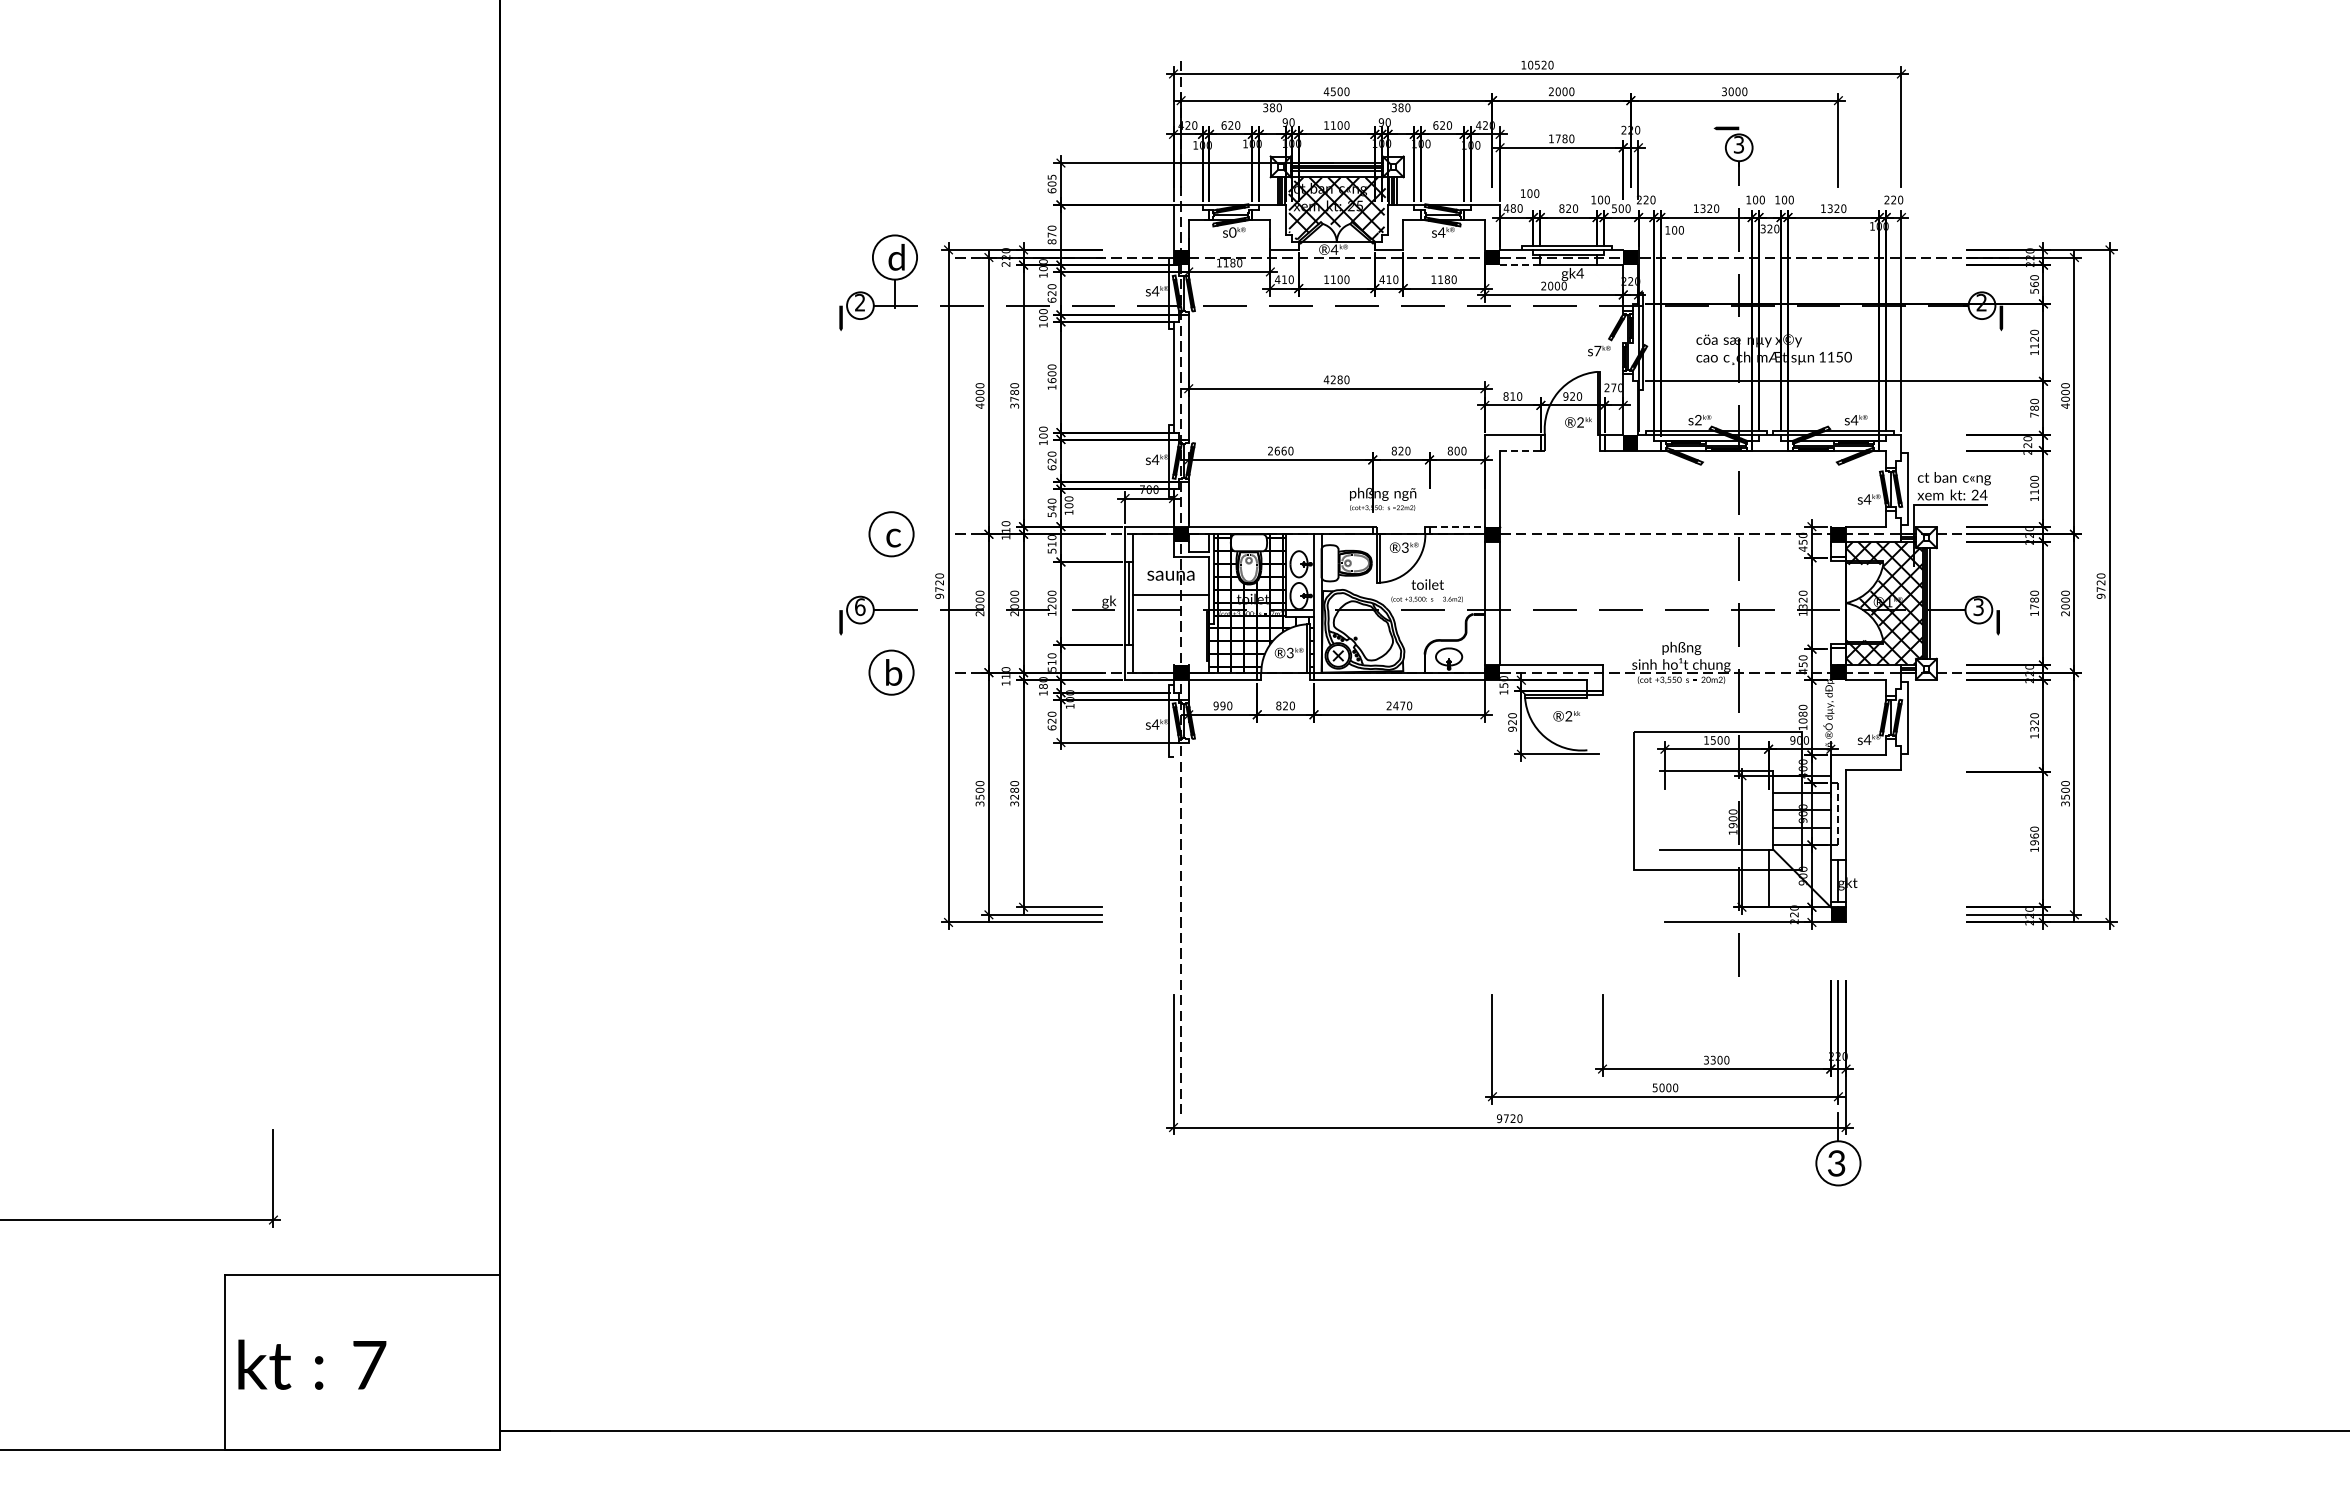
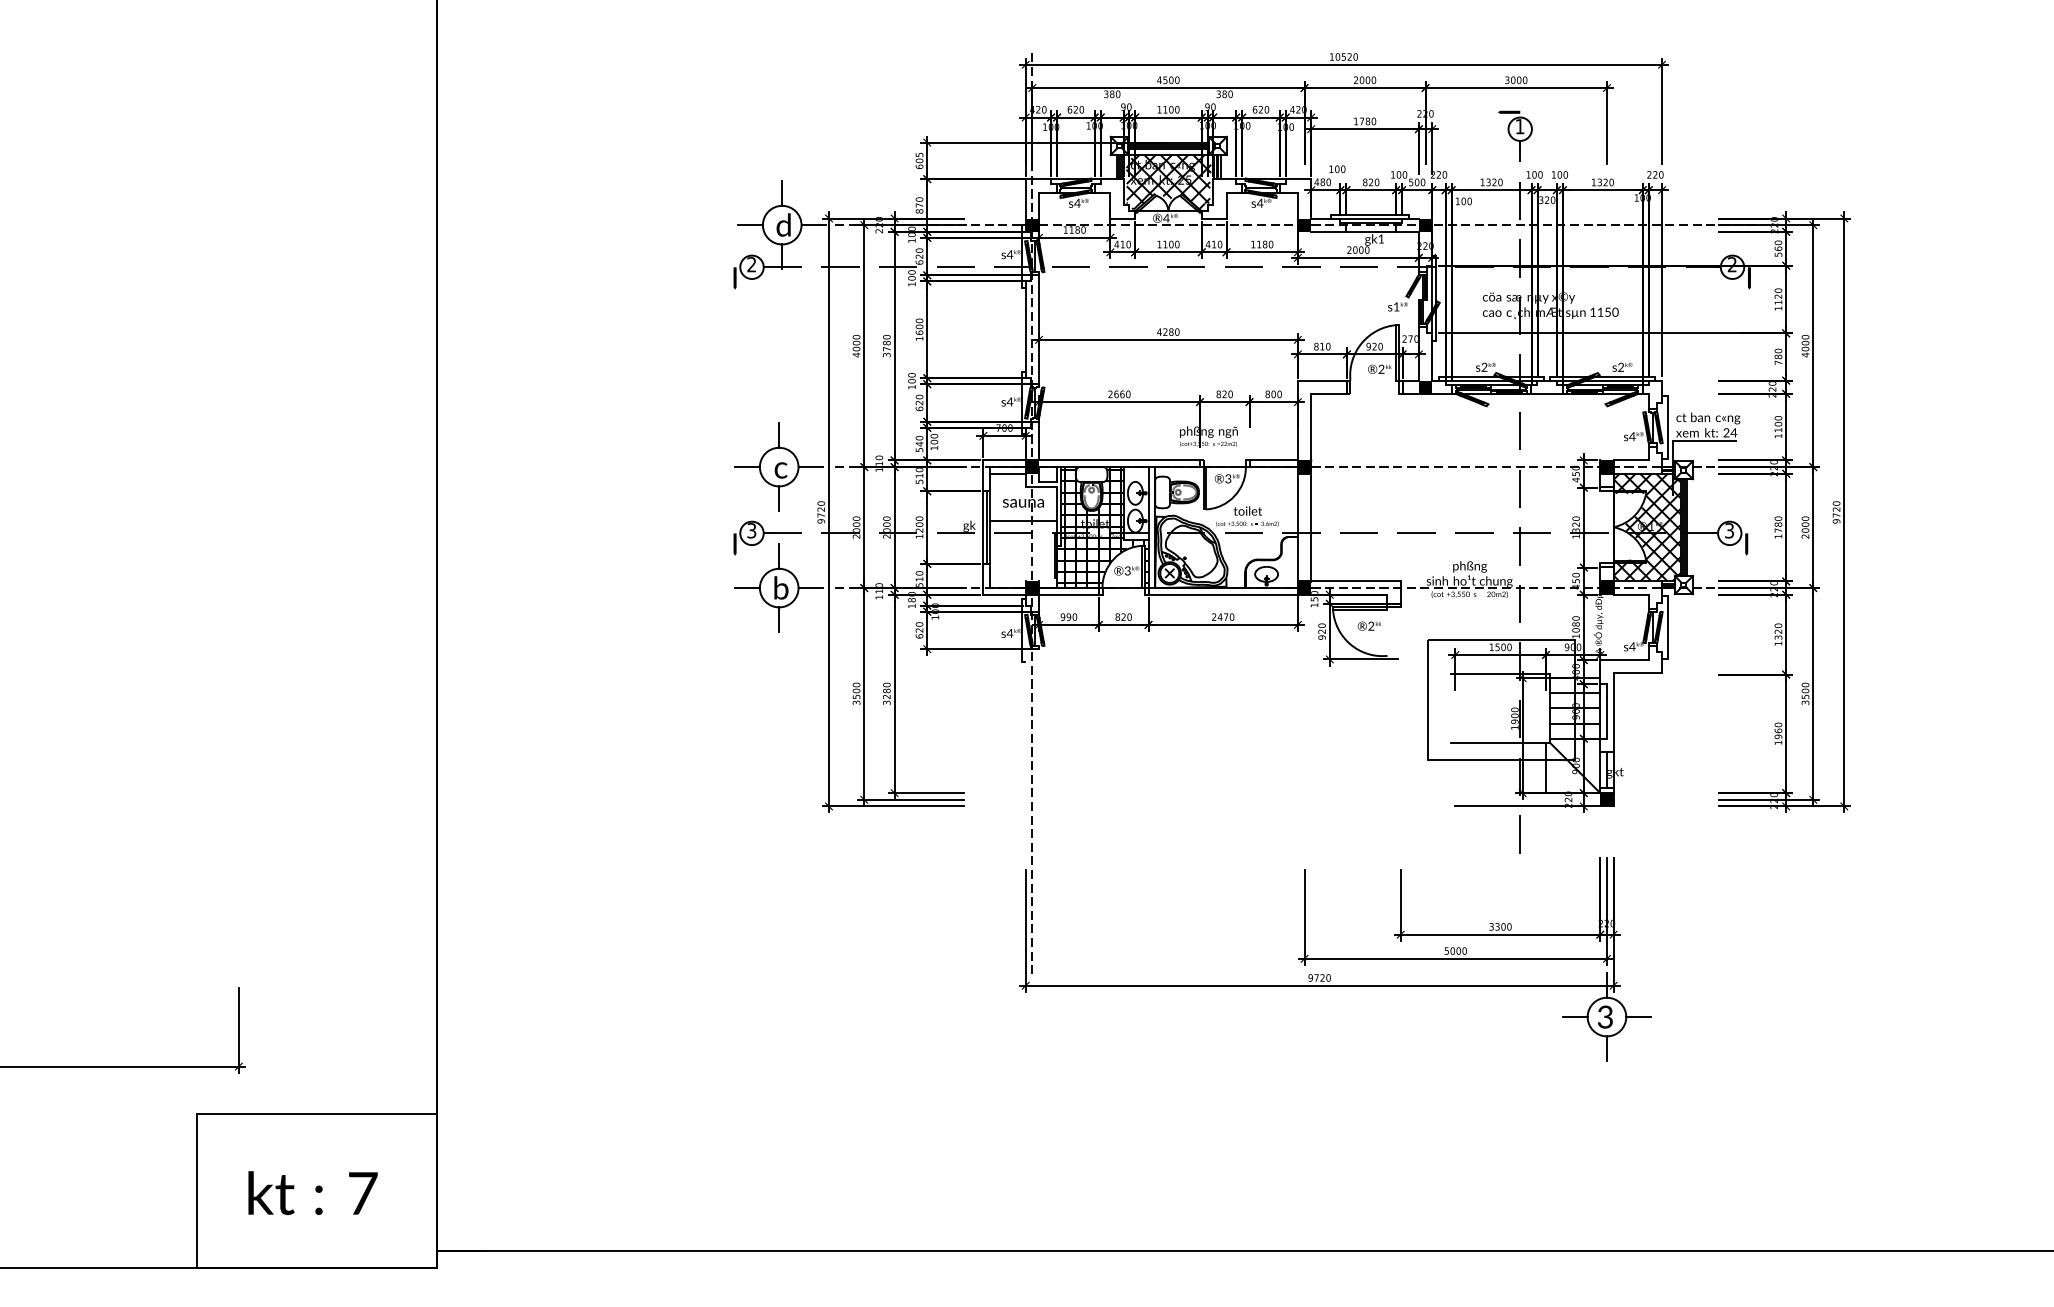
text: (1738, 144) -> (1519, 126), 3 -> 1
line: (895, 221) -> (782, 193), added
text: (1232, 232) -> (1077, 203), s0 -> s4
line: (858, 257) -> (750, 225), added
line: (931, 257) -> (814, 225), added
line: (1520, 265) -> (1329, 232), dashed -> solid
text: (1579, 273) -> (1380, 239), gk4 -> gk1
text: (1597, 350) -> (1396, 306), s7 -> s1
text: (1854, 419) -> (1621, 366), s4 -> s2
line: (1520, 450) -> (1329, 393), dashed -> solid
line: (891, 498) -> (779, 435), added
line: (1457, 526) -> (1273, 460), dashed -> solid
line: (855, 534) -> (747, 467), added
line: (927, 534) -> (810, 467), added
line: (1152, 541) -> (1007, 473), added
line: (891, 570) -> (779, 498), added
text: (860, 607) -> (752, 531), 6 -> 3
line: (891, 636) -> (779, 556), added
line: (855, 672) -> (747, 587), added
line: (927, 672) -> (810, 587), added
line: (891, 708) -> (779, 619), added
line: (1838, 814) -> (1607, 712), dashed -> solid
line: (1802, 1163) -> (1575, 1017), added
line: (1874, 1163) -> (1638, 1017), added
line: (1838, 1199) -> (1607, 1048), added
text: (312, 1364) -> (313, 1192), moved

